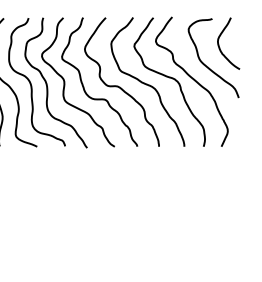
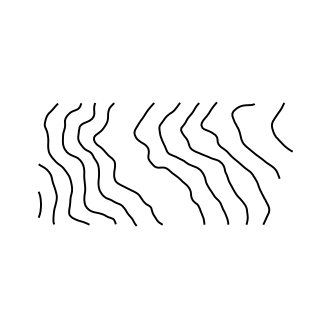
curve: (219, 44) -> (273, 128), moved
curve: (85, 88) -> (134, 169), removed

